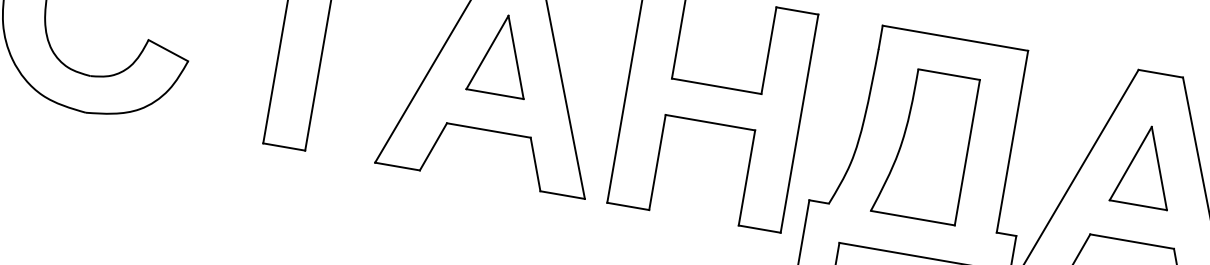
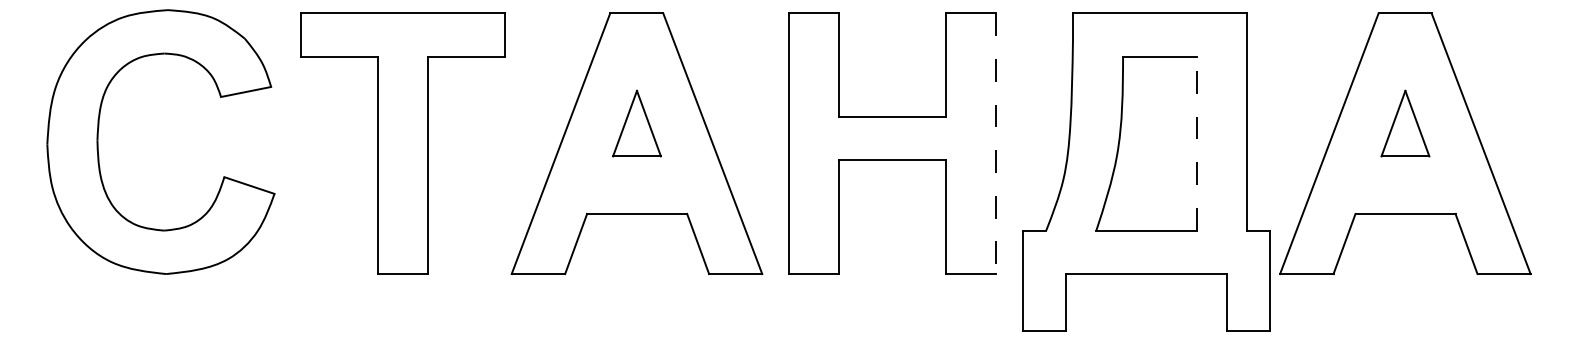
part: (501, 54) -> (636, 123), size x0.7
line: (799, 124) -> (996, 144), solid -> dashed
line: (967, 152) -> (1196, 143), solid -> dashed
part: (1145, 165) -> (1405, 123), size x0.7

